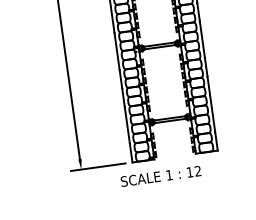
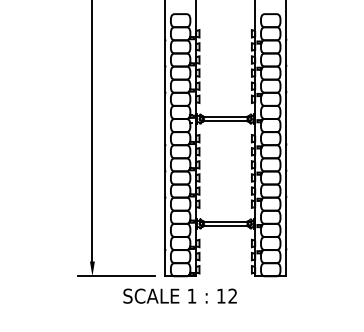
text: (160, 175) -> (179, 295), moved

